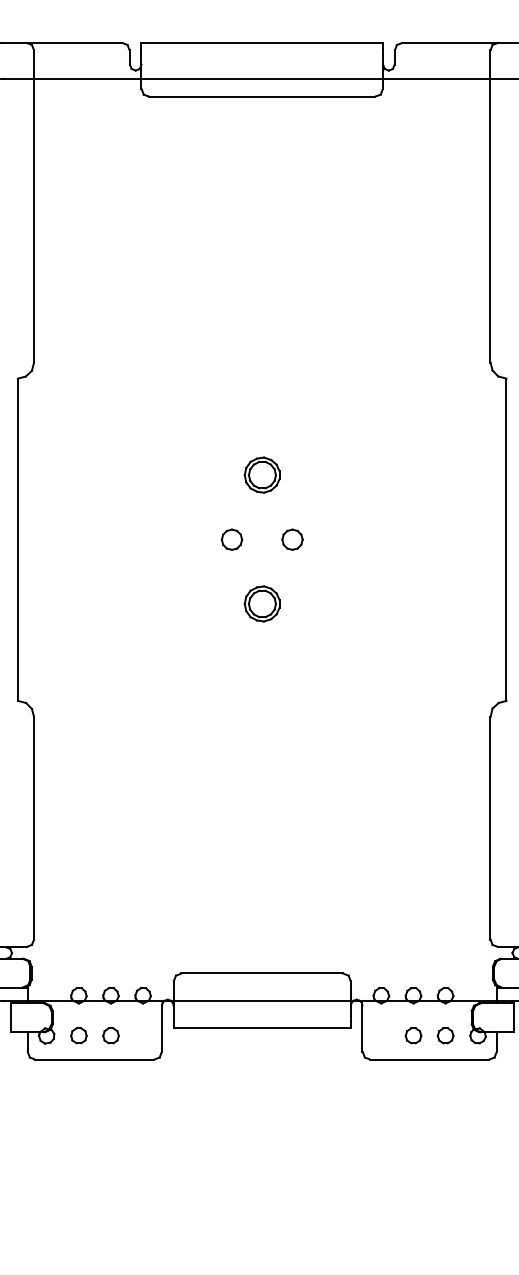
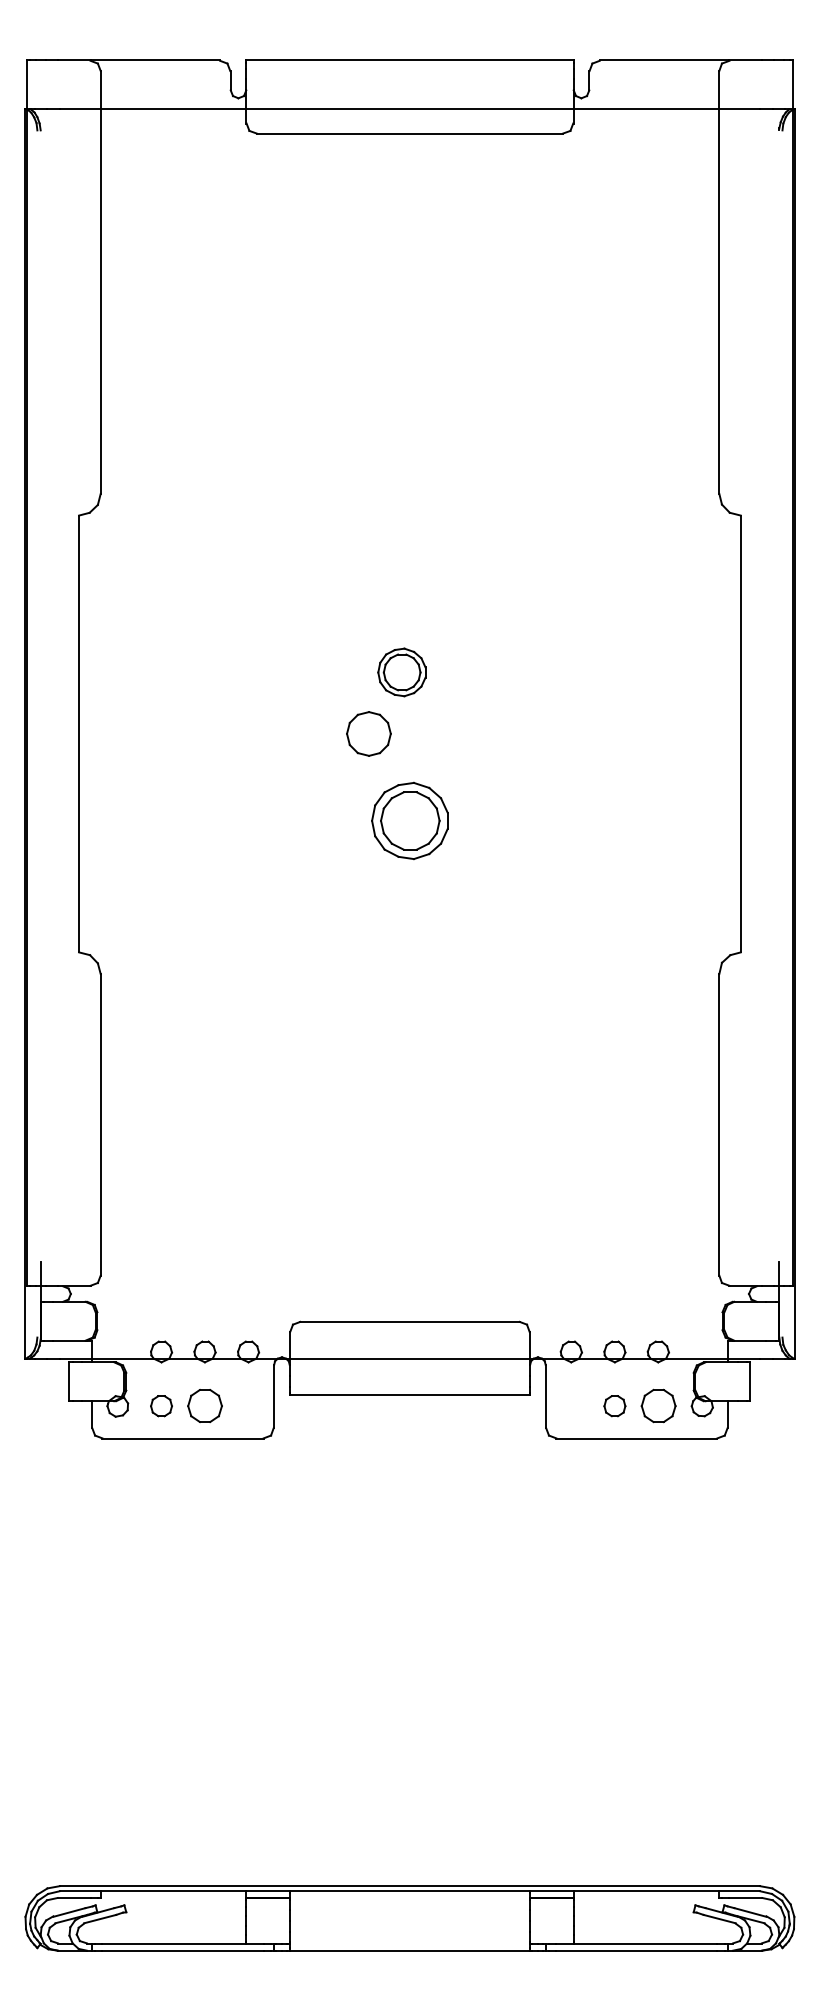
part: (261, 475) -> (401, 672), moved
part: (231, 539) -> (368, 733), size x1.6
part: (292, 539) -> (450, 733), removed
part: (261, 603) -> (409, 820), size x1.6
part: (110, 1036) -> (204, 1406), size x1.6
part: (444, 1036) -> (657, 1406), size x1.6

